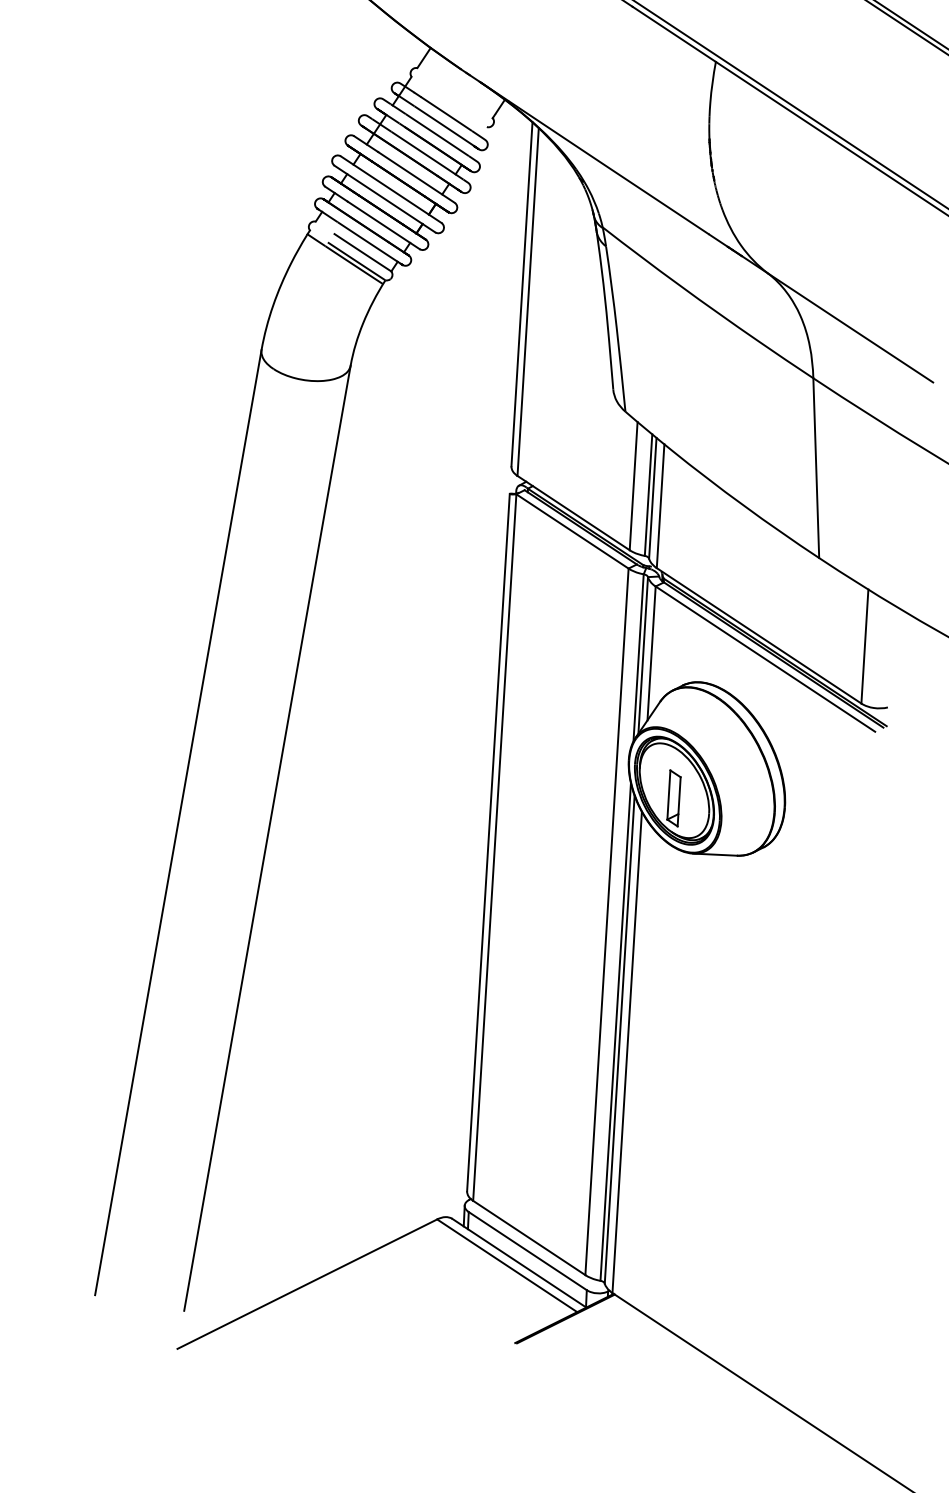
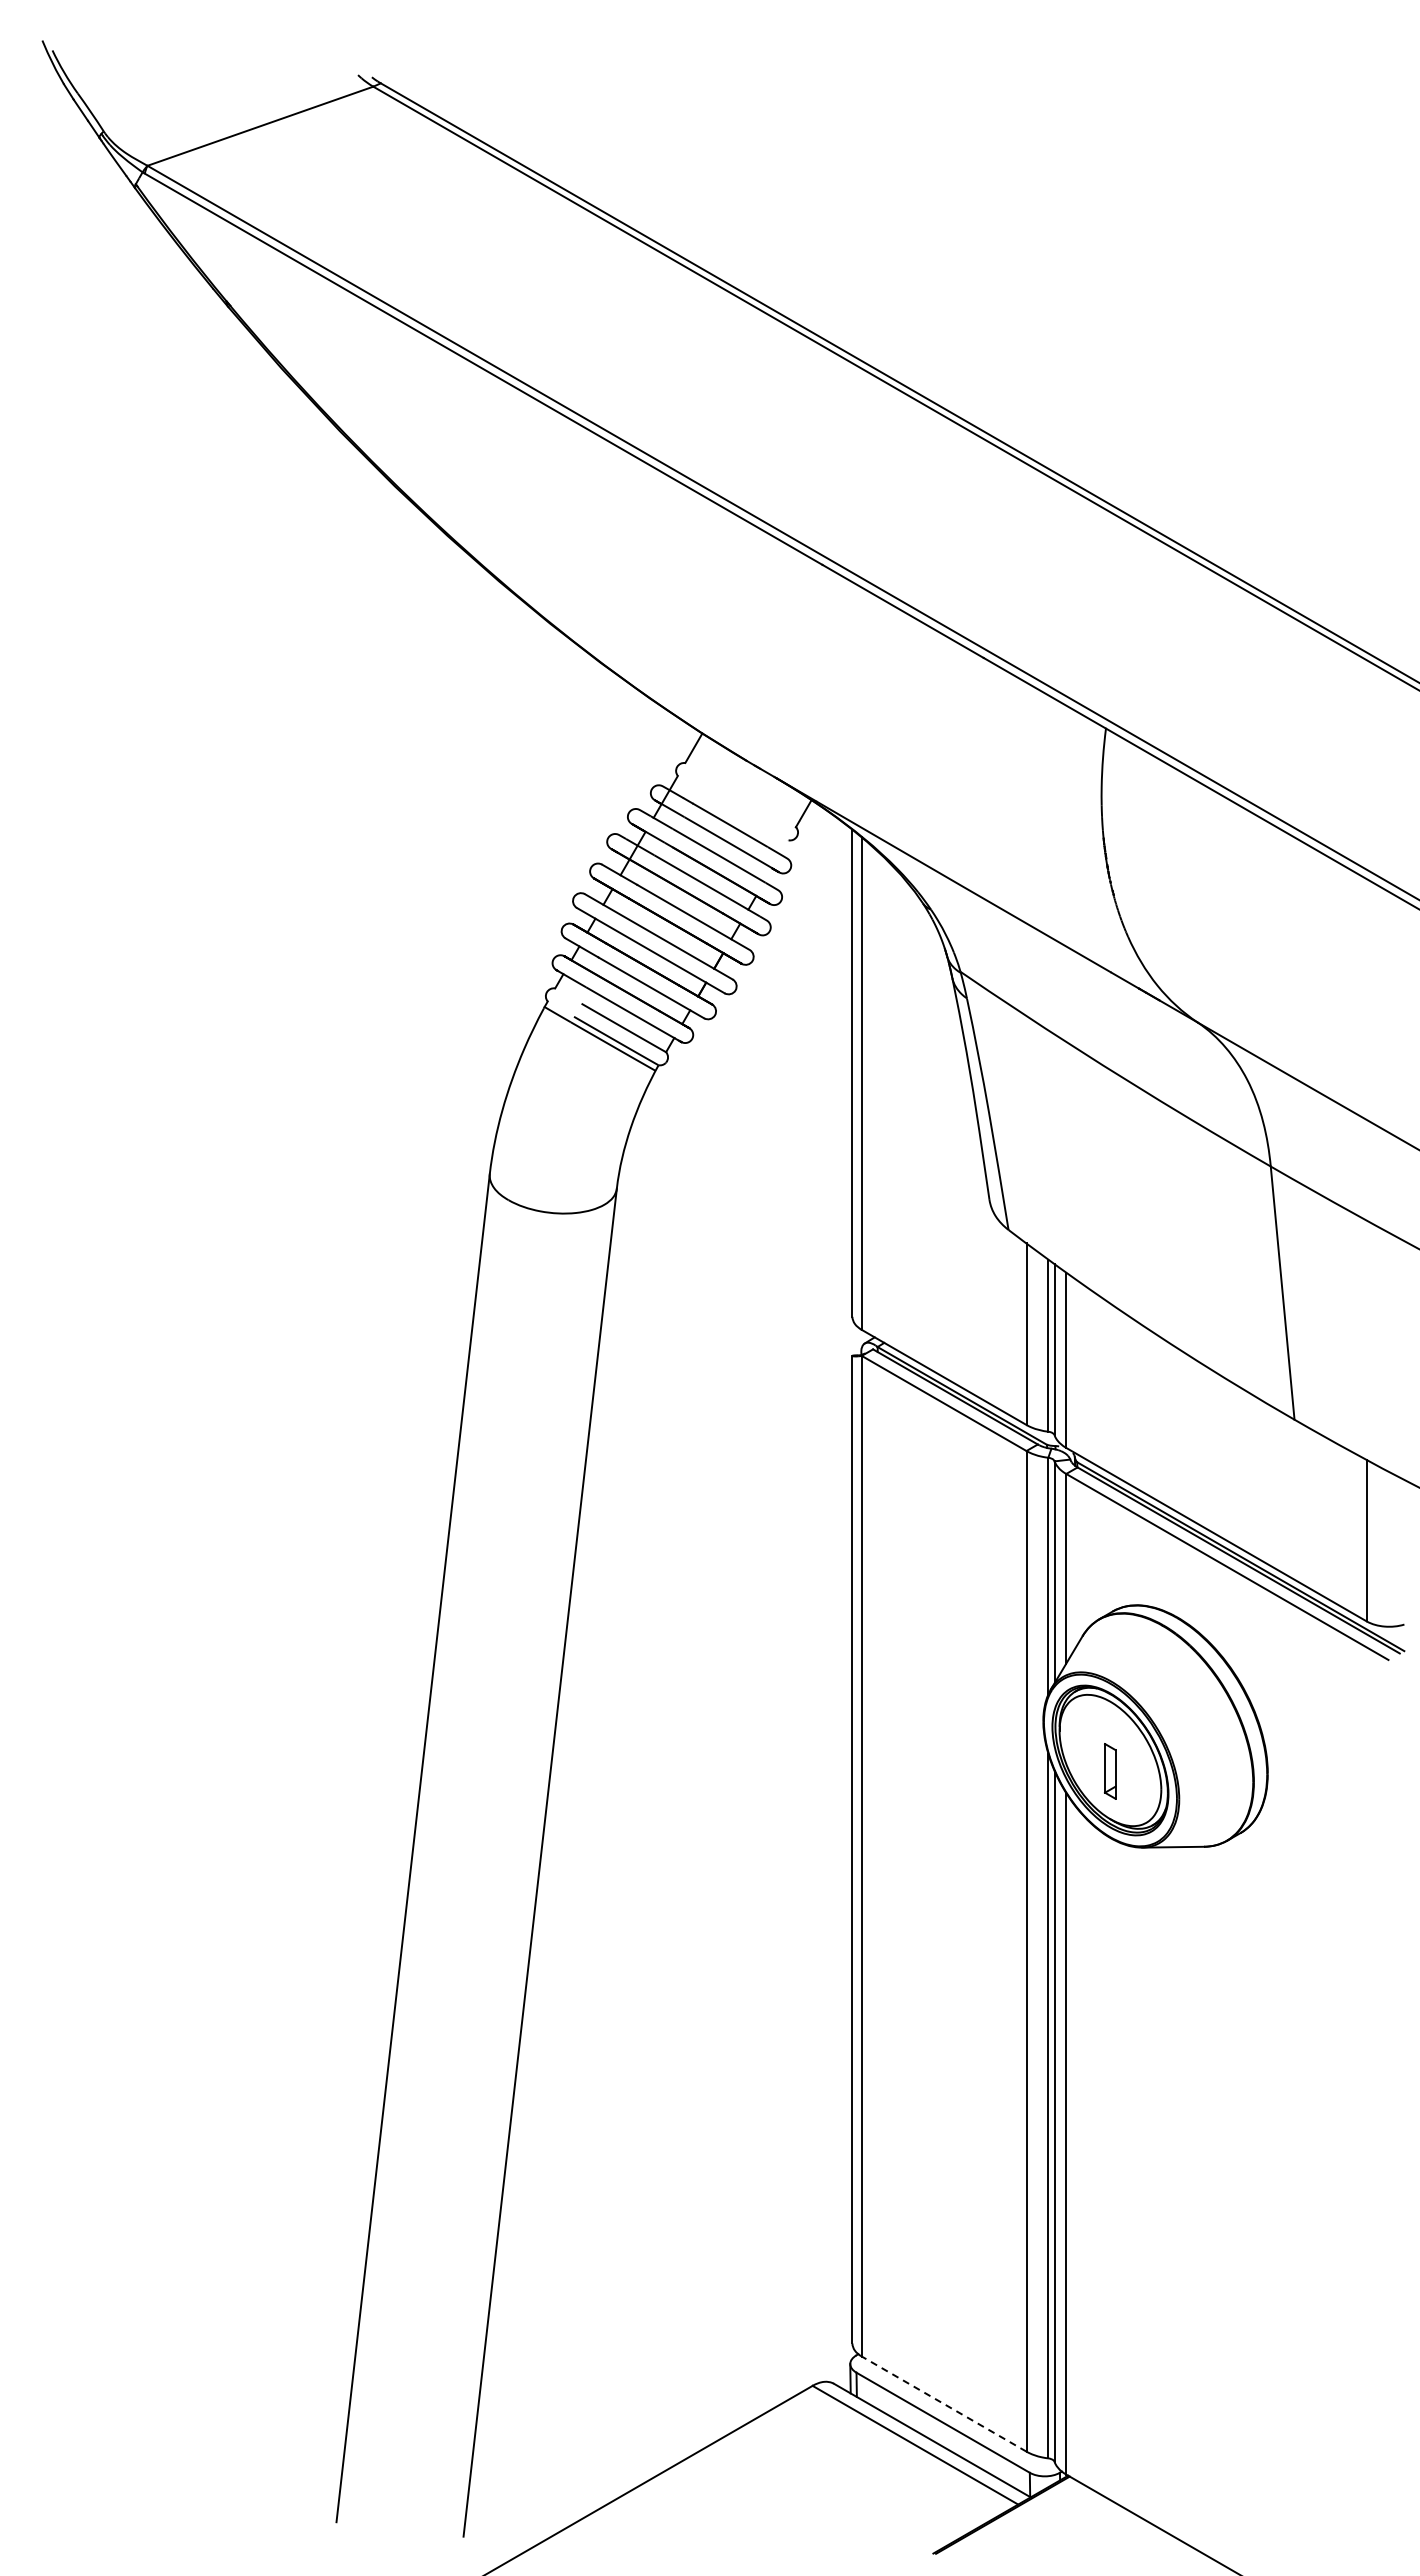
part: (673, 798) -> (1109, 1771), size x0.7
line: (528, 1237) -> (943, 2403), solid -> dashed

